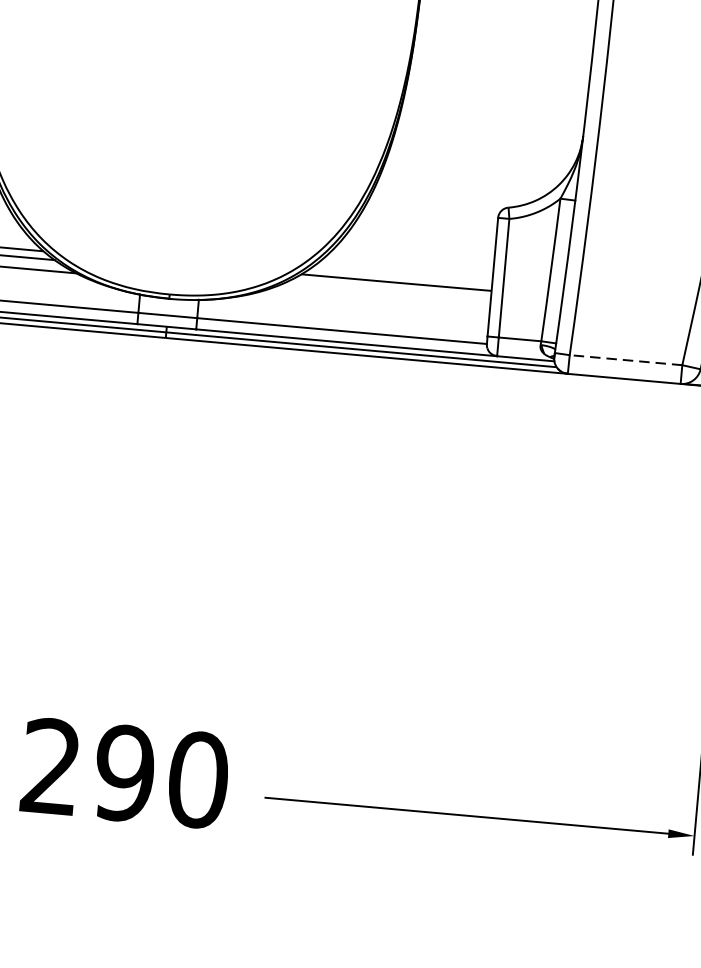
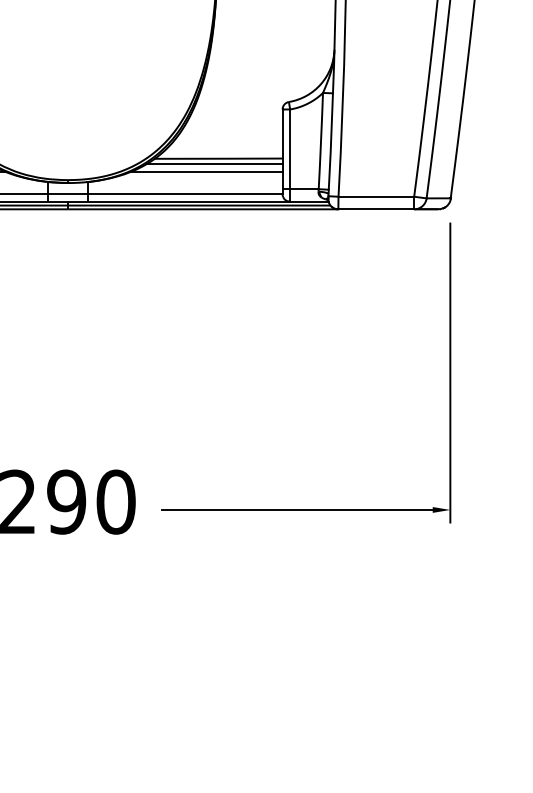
line: (389, 290) -> (214, 164), added
line: (376, 300) -> (206, 171), added
line: (626, 359) -> (376, 196), dashed -> solid

